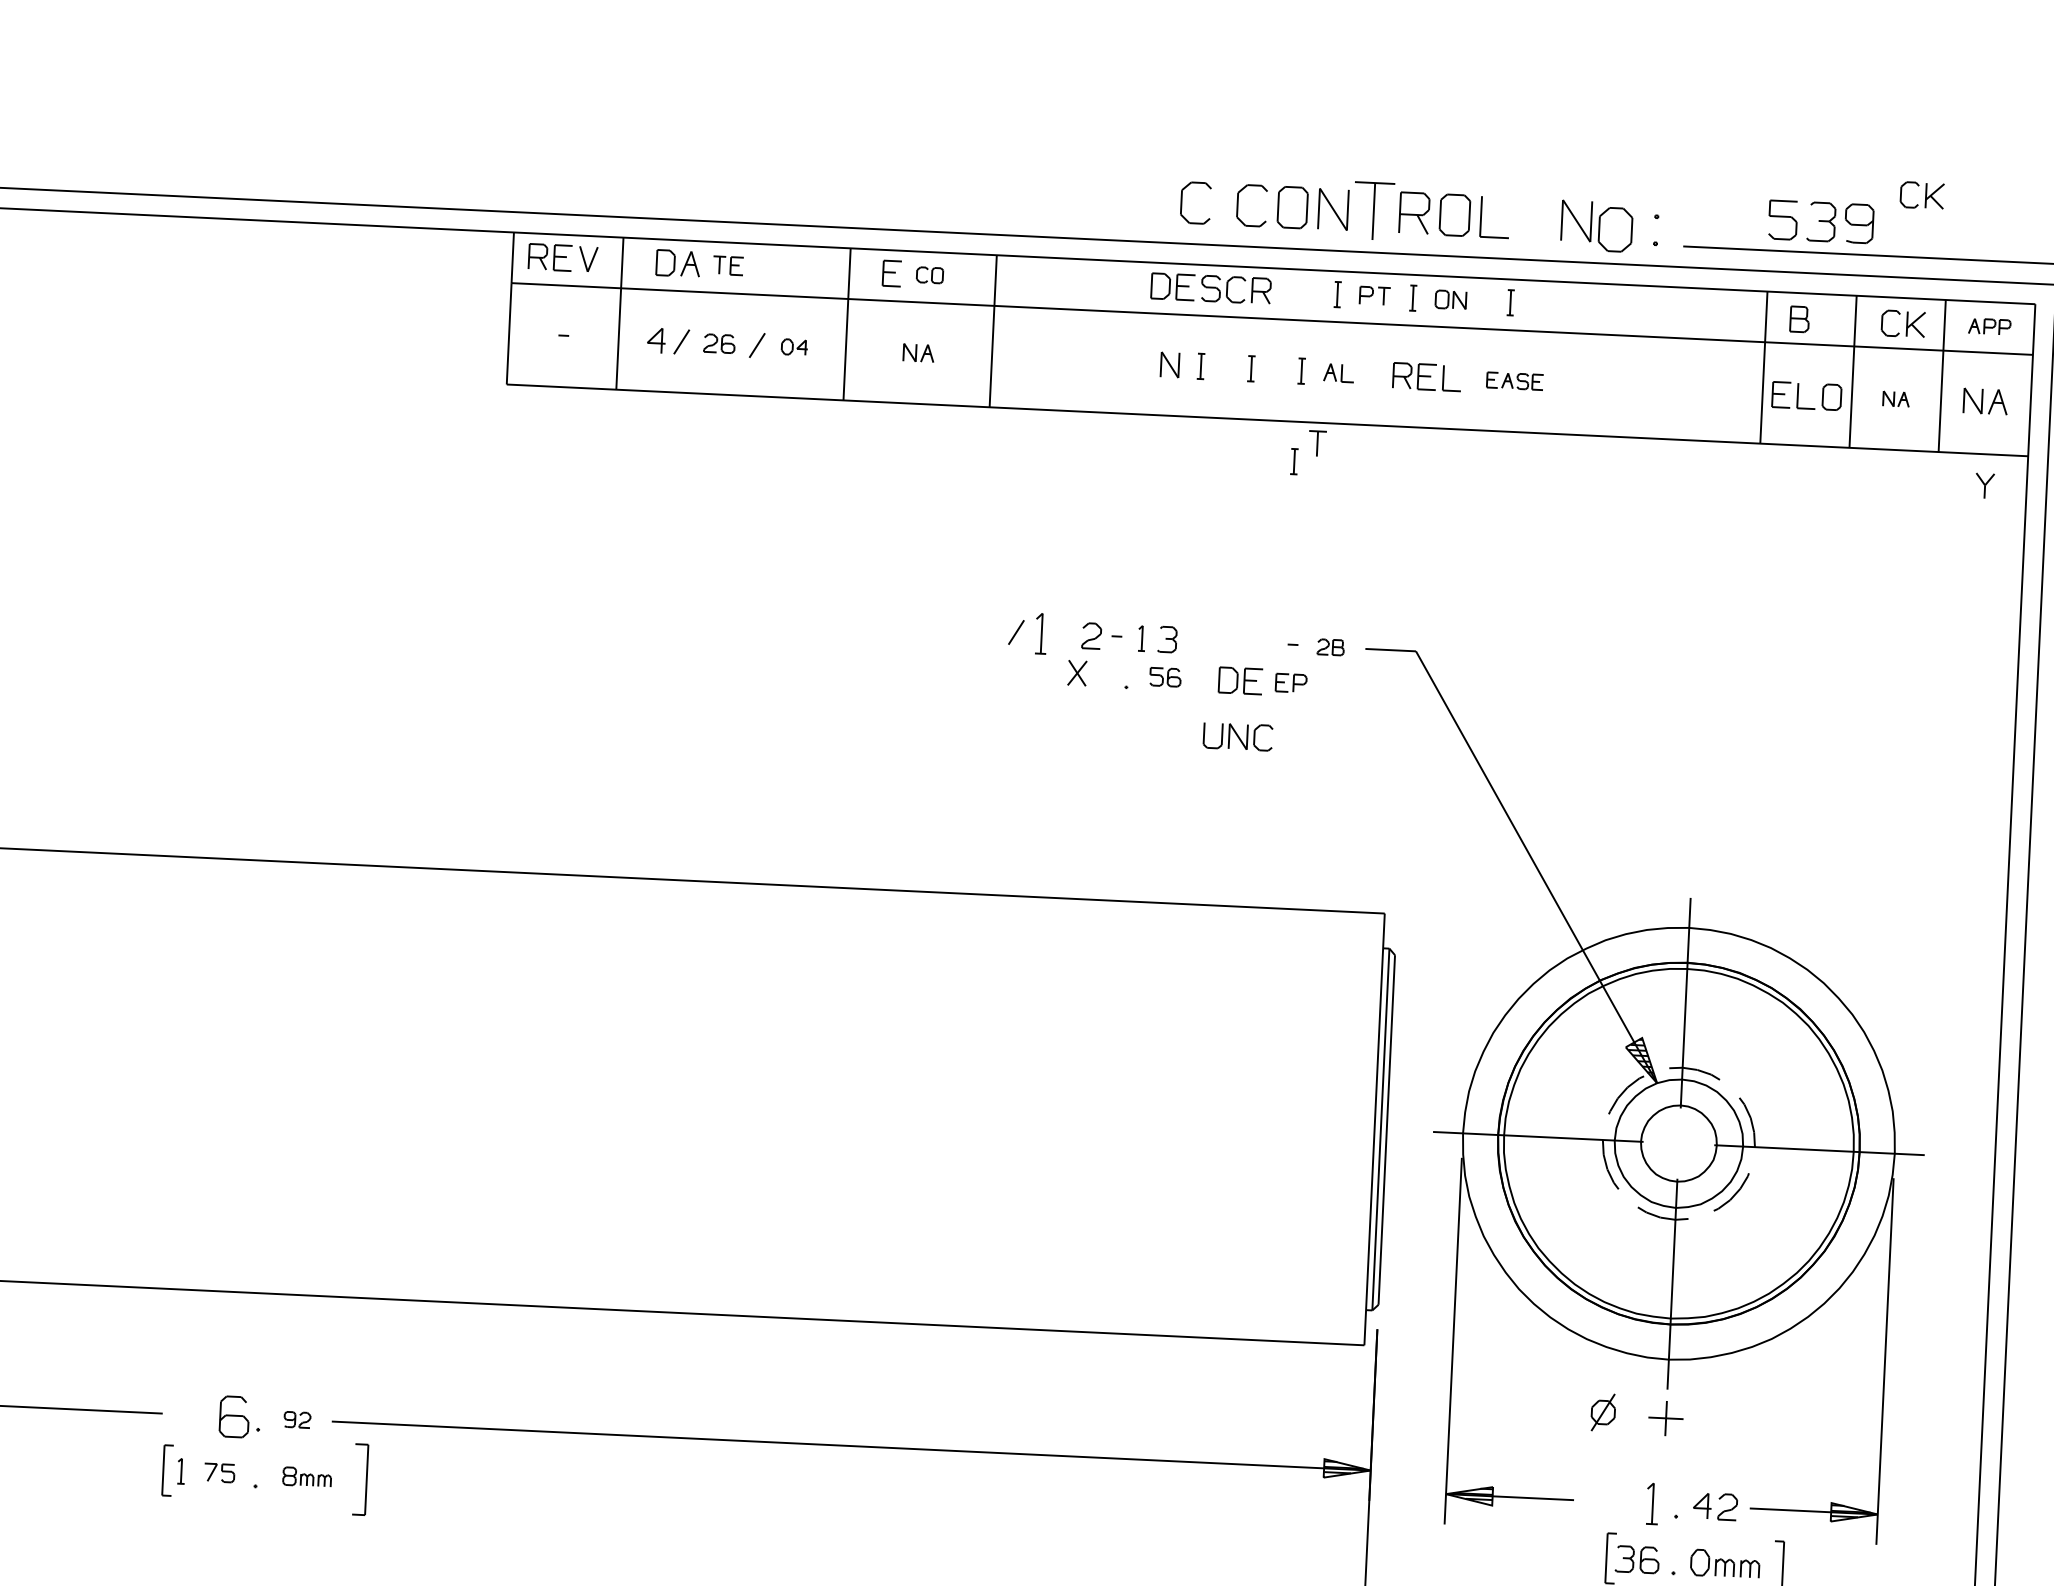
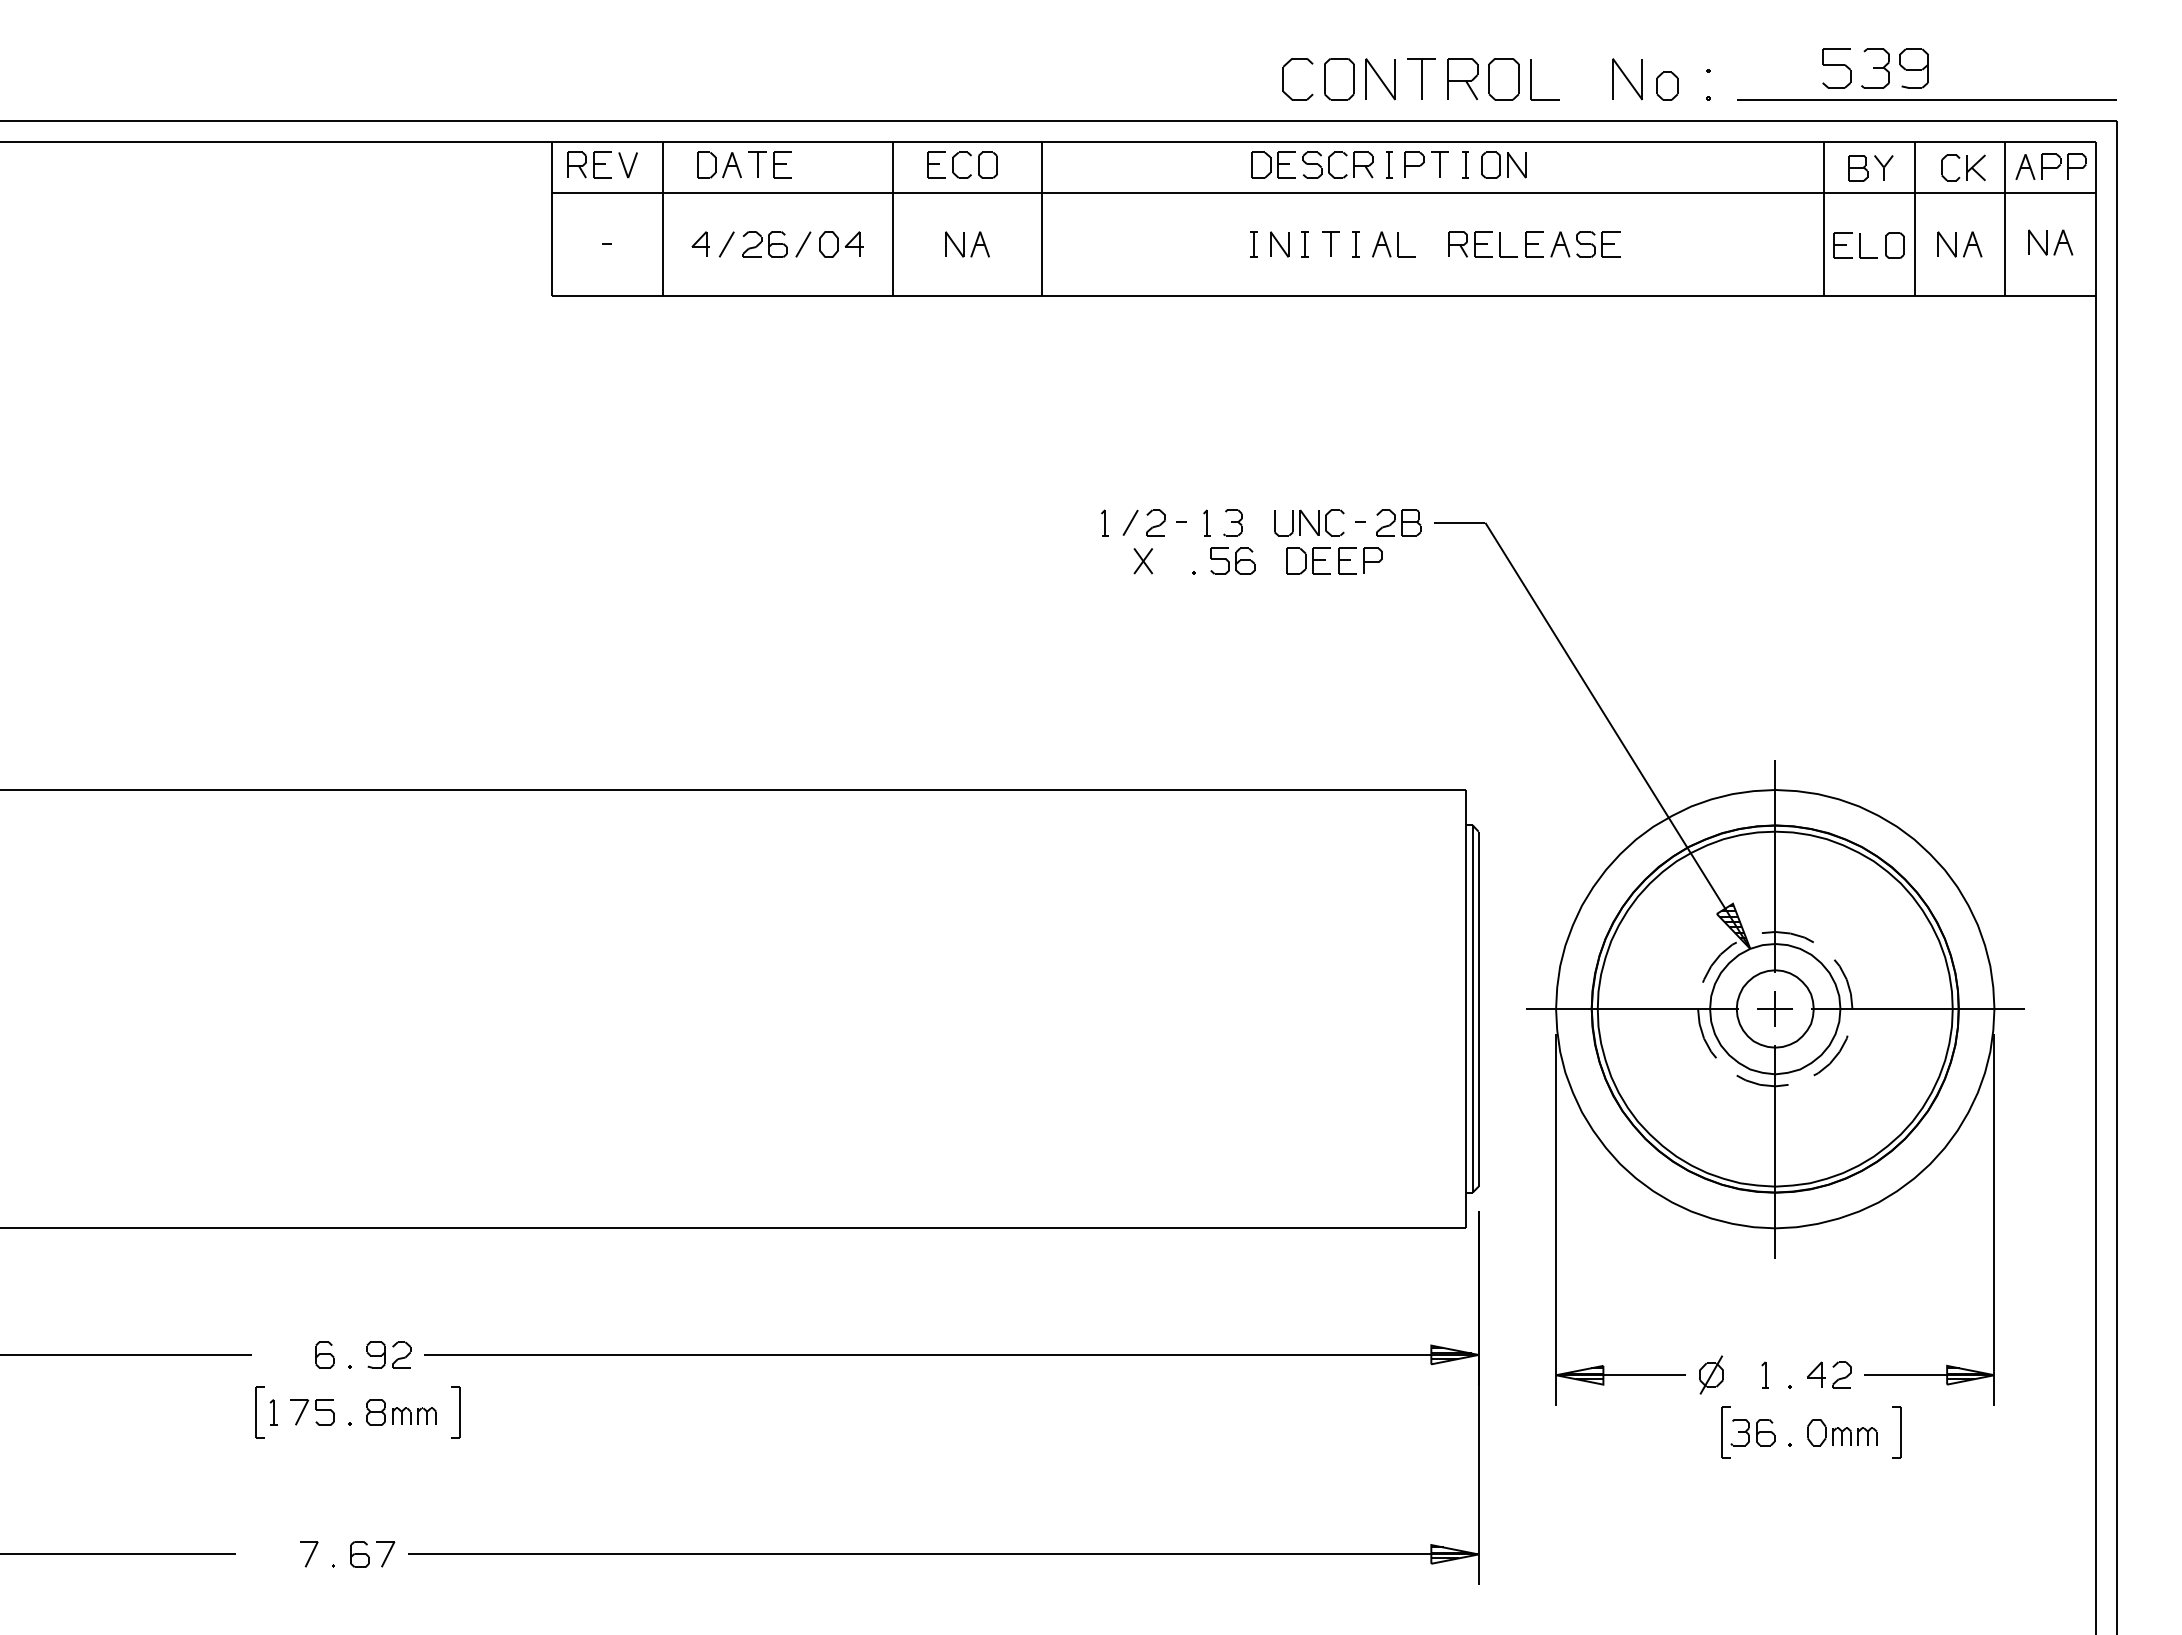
part: (1922, 195) -> (1976, 36), removed
part: (1181, 202) -> (1226, 79), removed
part: (1373, 210) -> (1421, 78), size x0.71
part: (1615, 229) -> (1667, 85), size x0.62
part: (727, 265) -> (769, 164), size x1.43
part: (929, 274) -> (974, 164), size x1.67
part: (1211, 287) -> (1312, 164), moved
part: (1374, 295) -> (1426, 164), size x1.43
part: (1450, 299) -> (1503, 164), size x1.43
part: (1510, 302) -> (1564, 164), removed
part: (1989, 326) -> (2050, 166), size x1.67
part: (718, 343) -> (764, 244), size x1.43
part: (794, 347) -> (841, 244), size x1.67
part: (918, 353) -> (967, 244), size x1.43
part: (1170, 364) -> (1279, 244), moved
part: (1338, 372) -> (1393, 244), size x1.43
part: (1514, 381) -> (1572, 244), size x1.67
part: (1895, 399) -> (1959, 244), size x1.67
part: (1317, 442) -> (1330, 243), moved
part: (1293, 461) -> (1352, 336), removed
part: (1984, 485) -> (1883, 167), moved
line: (1016, 632) -> (1130, 522), moved
part: (1040, 633) -> (1104, 522), size x0.62
part: (1330, 646) -> (1398, 522), size x1.67
part: (1165, 676) -> (1232, 560), size x1.43
part: (1291, 682) -> (1360, 560), size x1.43
part: (1238, 736) -> (1309, 522), moved
part: (1603, 1411) -> (1711, 1374), moved
part: (234, 1416) -> (324, 1354), size x0.62
part: (1665, 1417) -> (1774, 1008), moved
part: (297, 1419) -> (388, 1354), size x1.67
part: (219, 1473) -> (312, 1412), size x1.43
part: (307, 1477) -> (401, 1412), size x1.43
part: (360, 1479) -> (455, 1412), size x0.71
part: (1651, 1503) -> (1764, 1374), size x0.62

